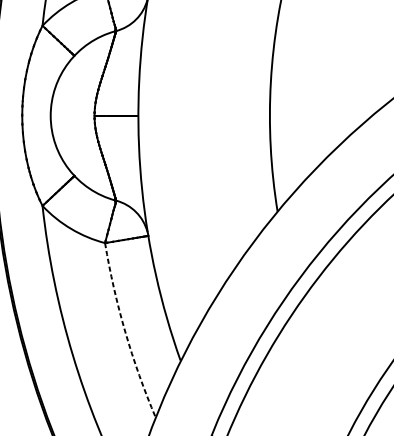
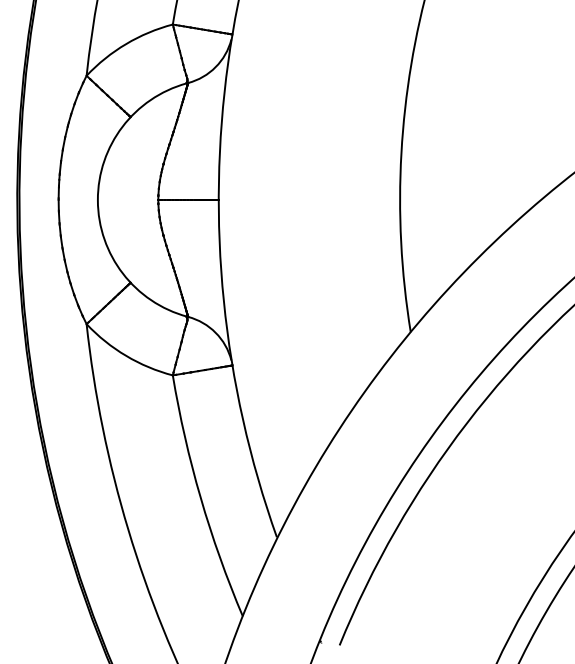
arc: (125, 331) -> (200, 497), dashed -> solid

